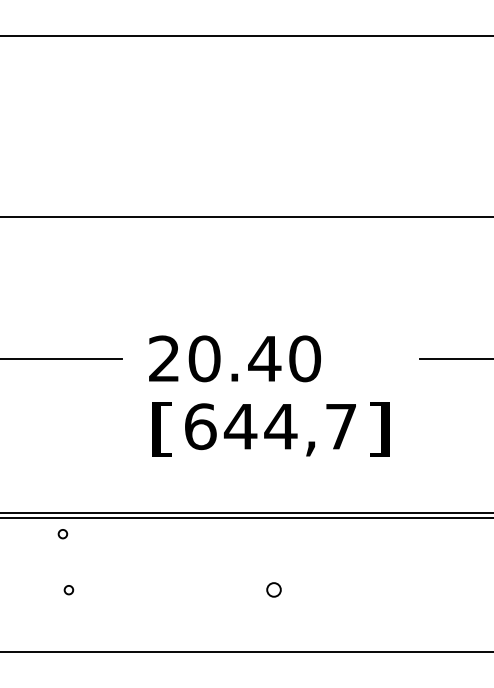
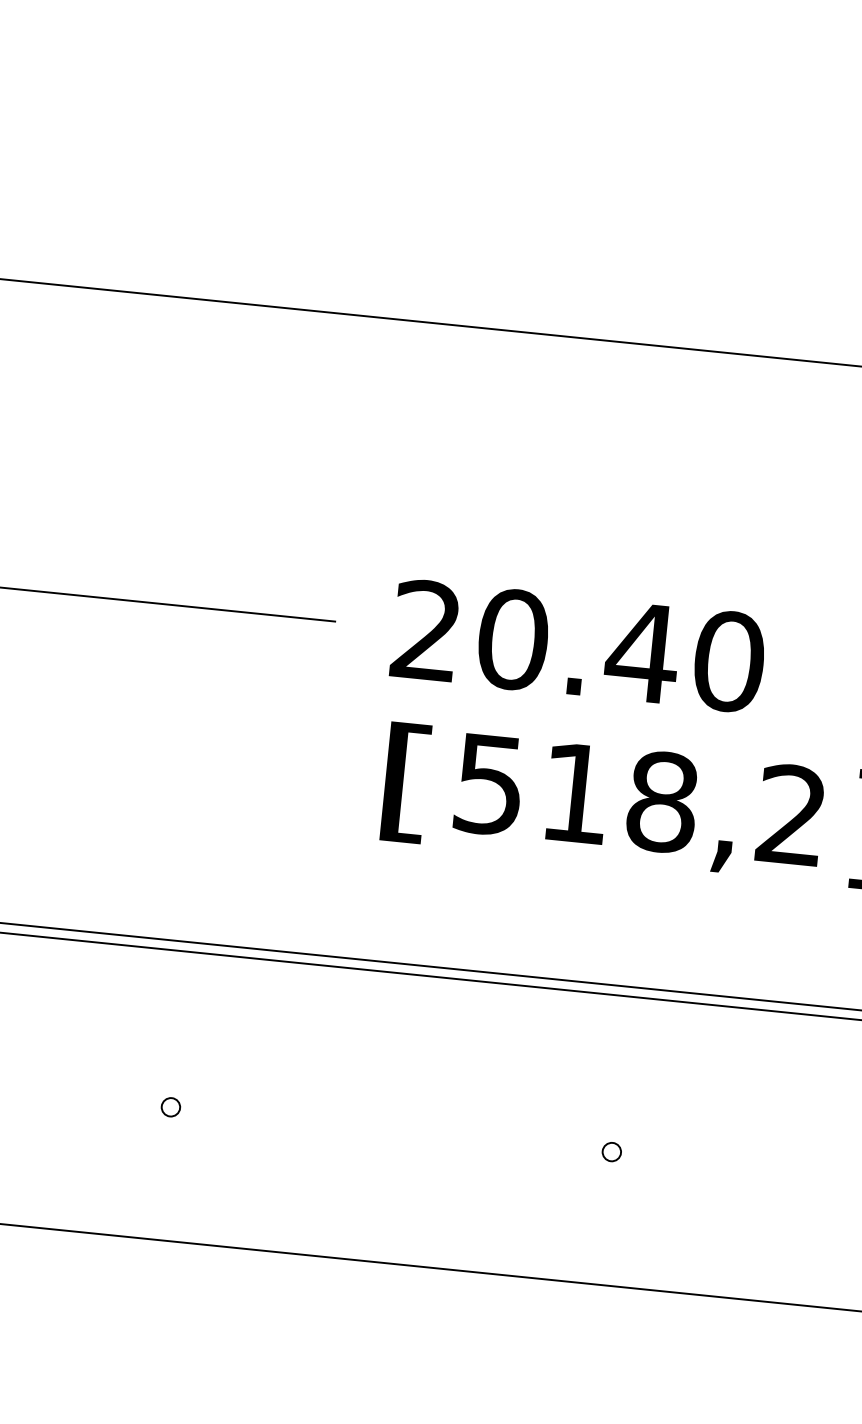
text: (270, 426) -> (640, 799), 644,7 -> 518,2
circle: (62, 534) -> (169, 986), removed
circle: (273, 590) -> (610, 1152), size x0.62

